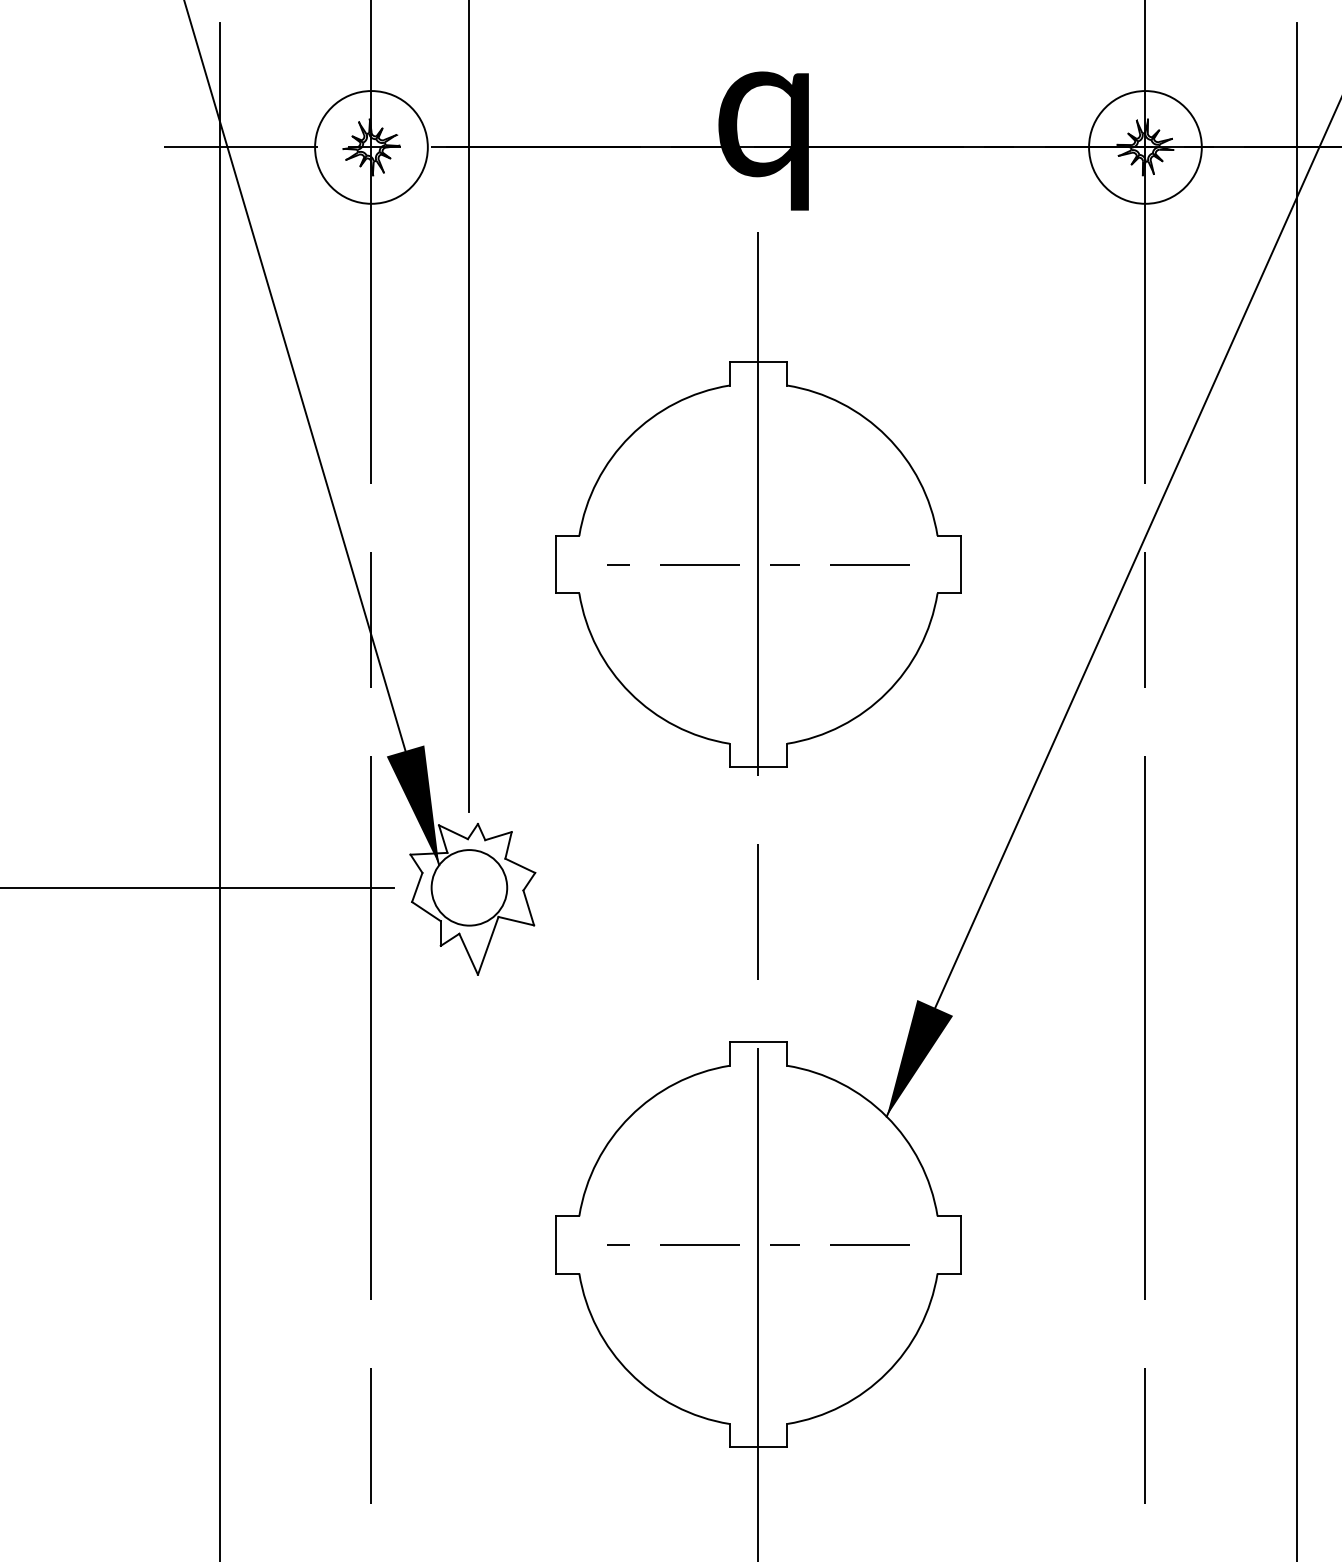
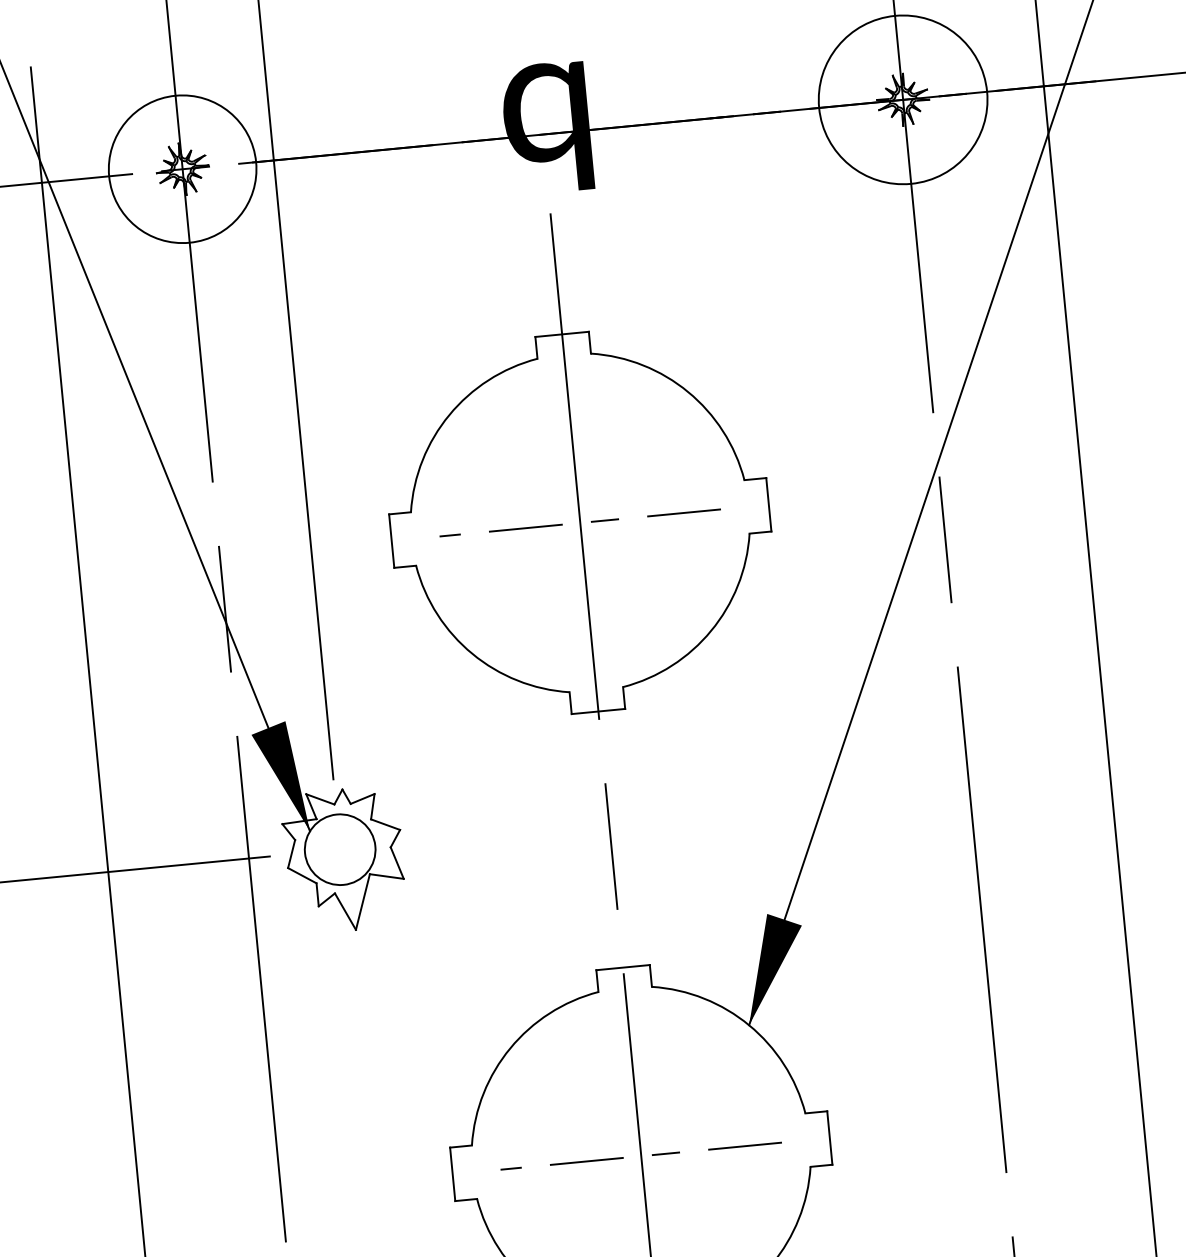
circle: (371, 147) -> (182, 169), size x1.4
circle: (1145, 147) -> (903, 99), size x1.6

